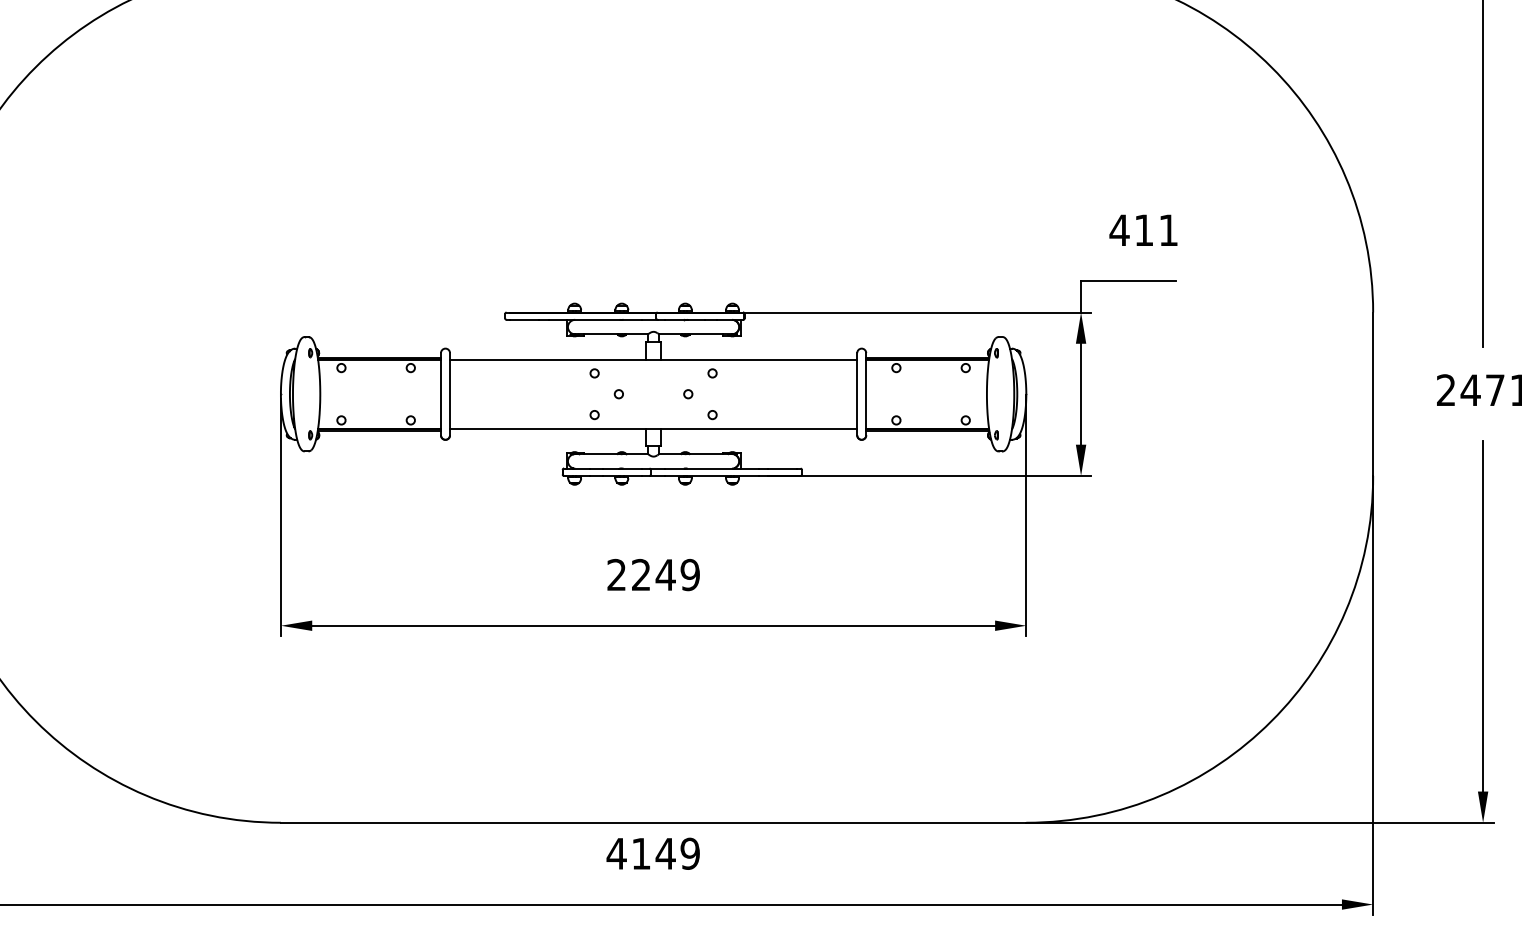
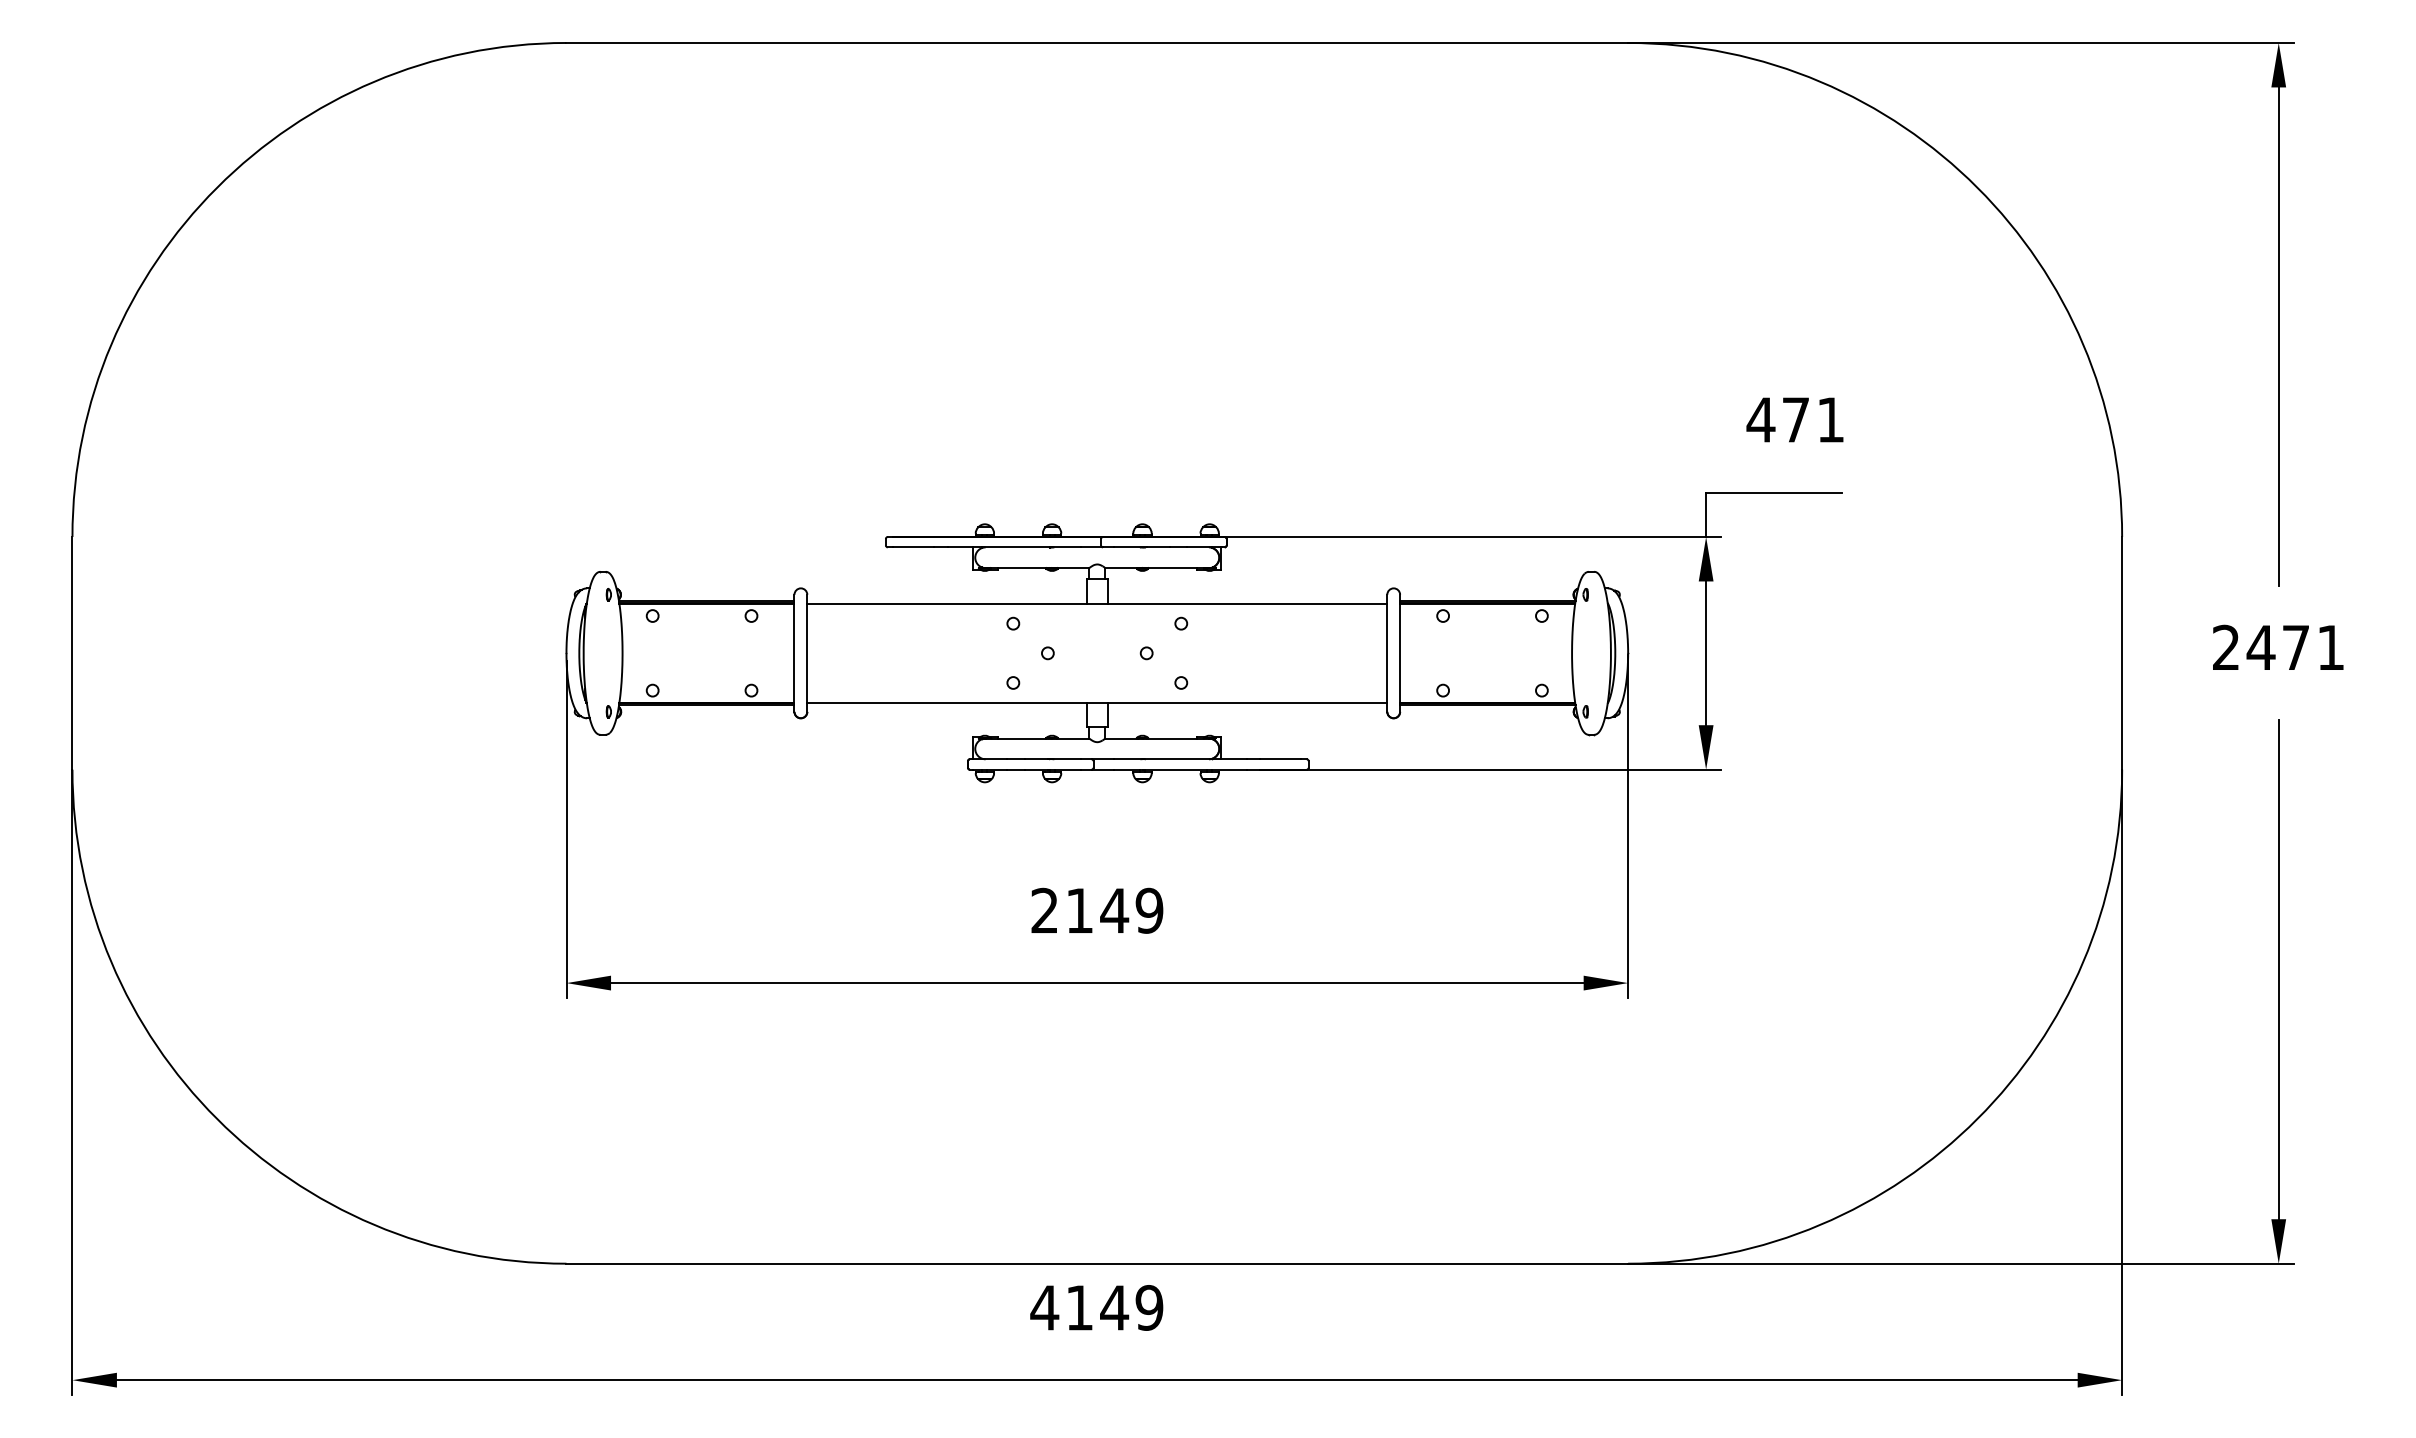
text: (1143, 230) -> (1795, 419), 411 -> 471
text: (641, 574) -> (1079, 909), 2249 -> 2149

